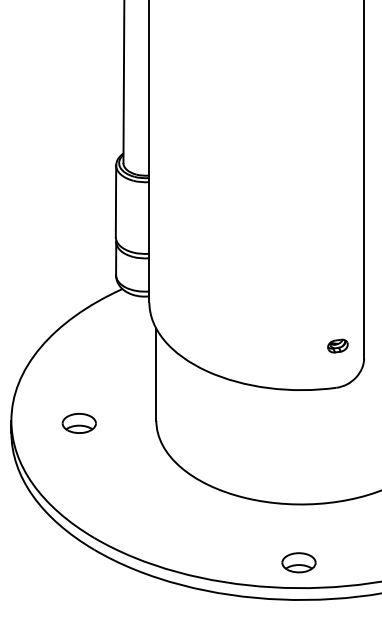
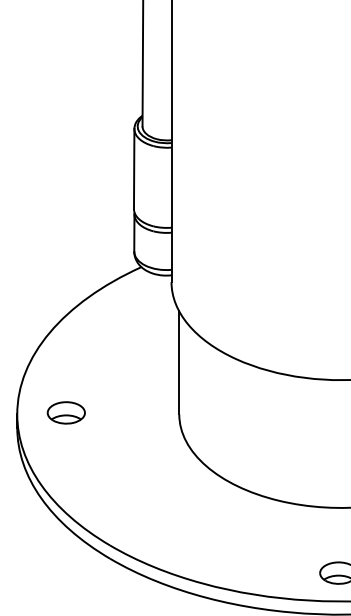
part: (78, 423) -> (65, 412), moved

